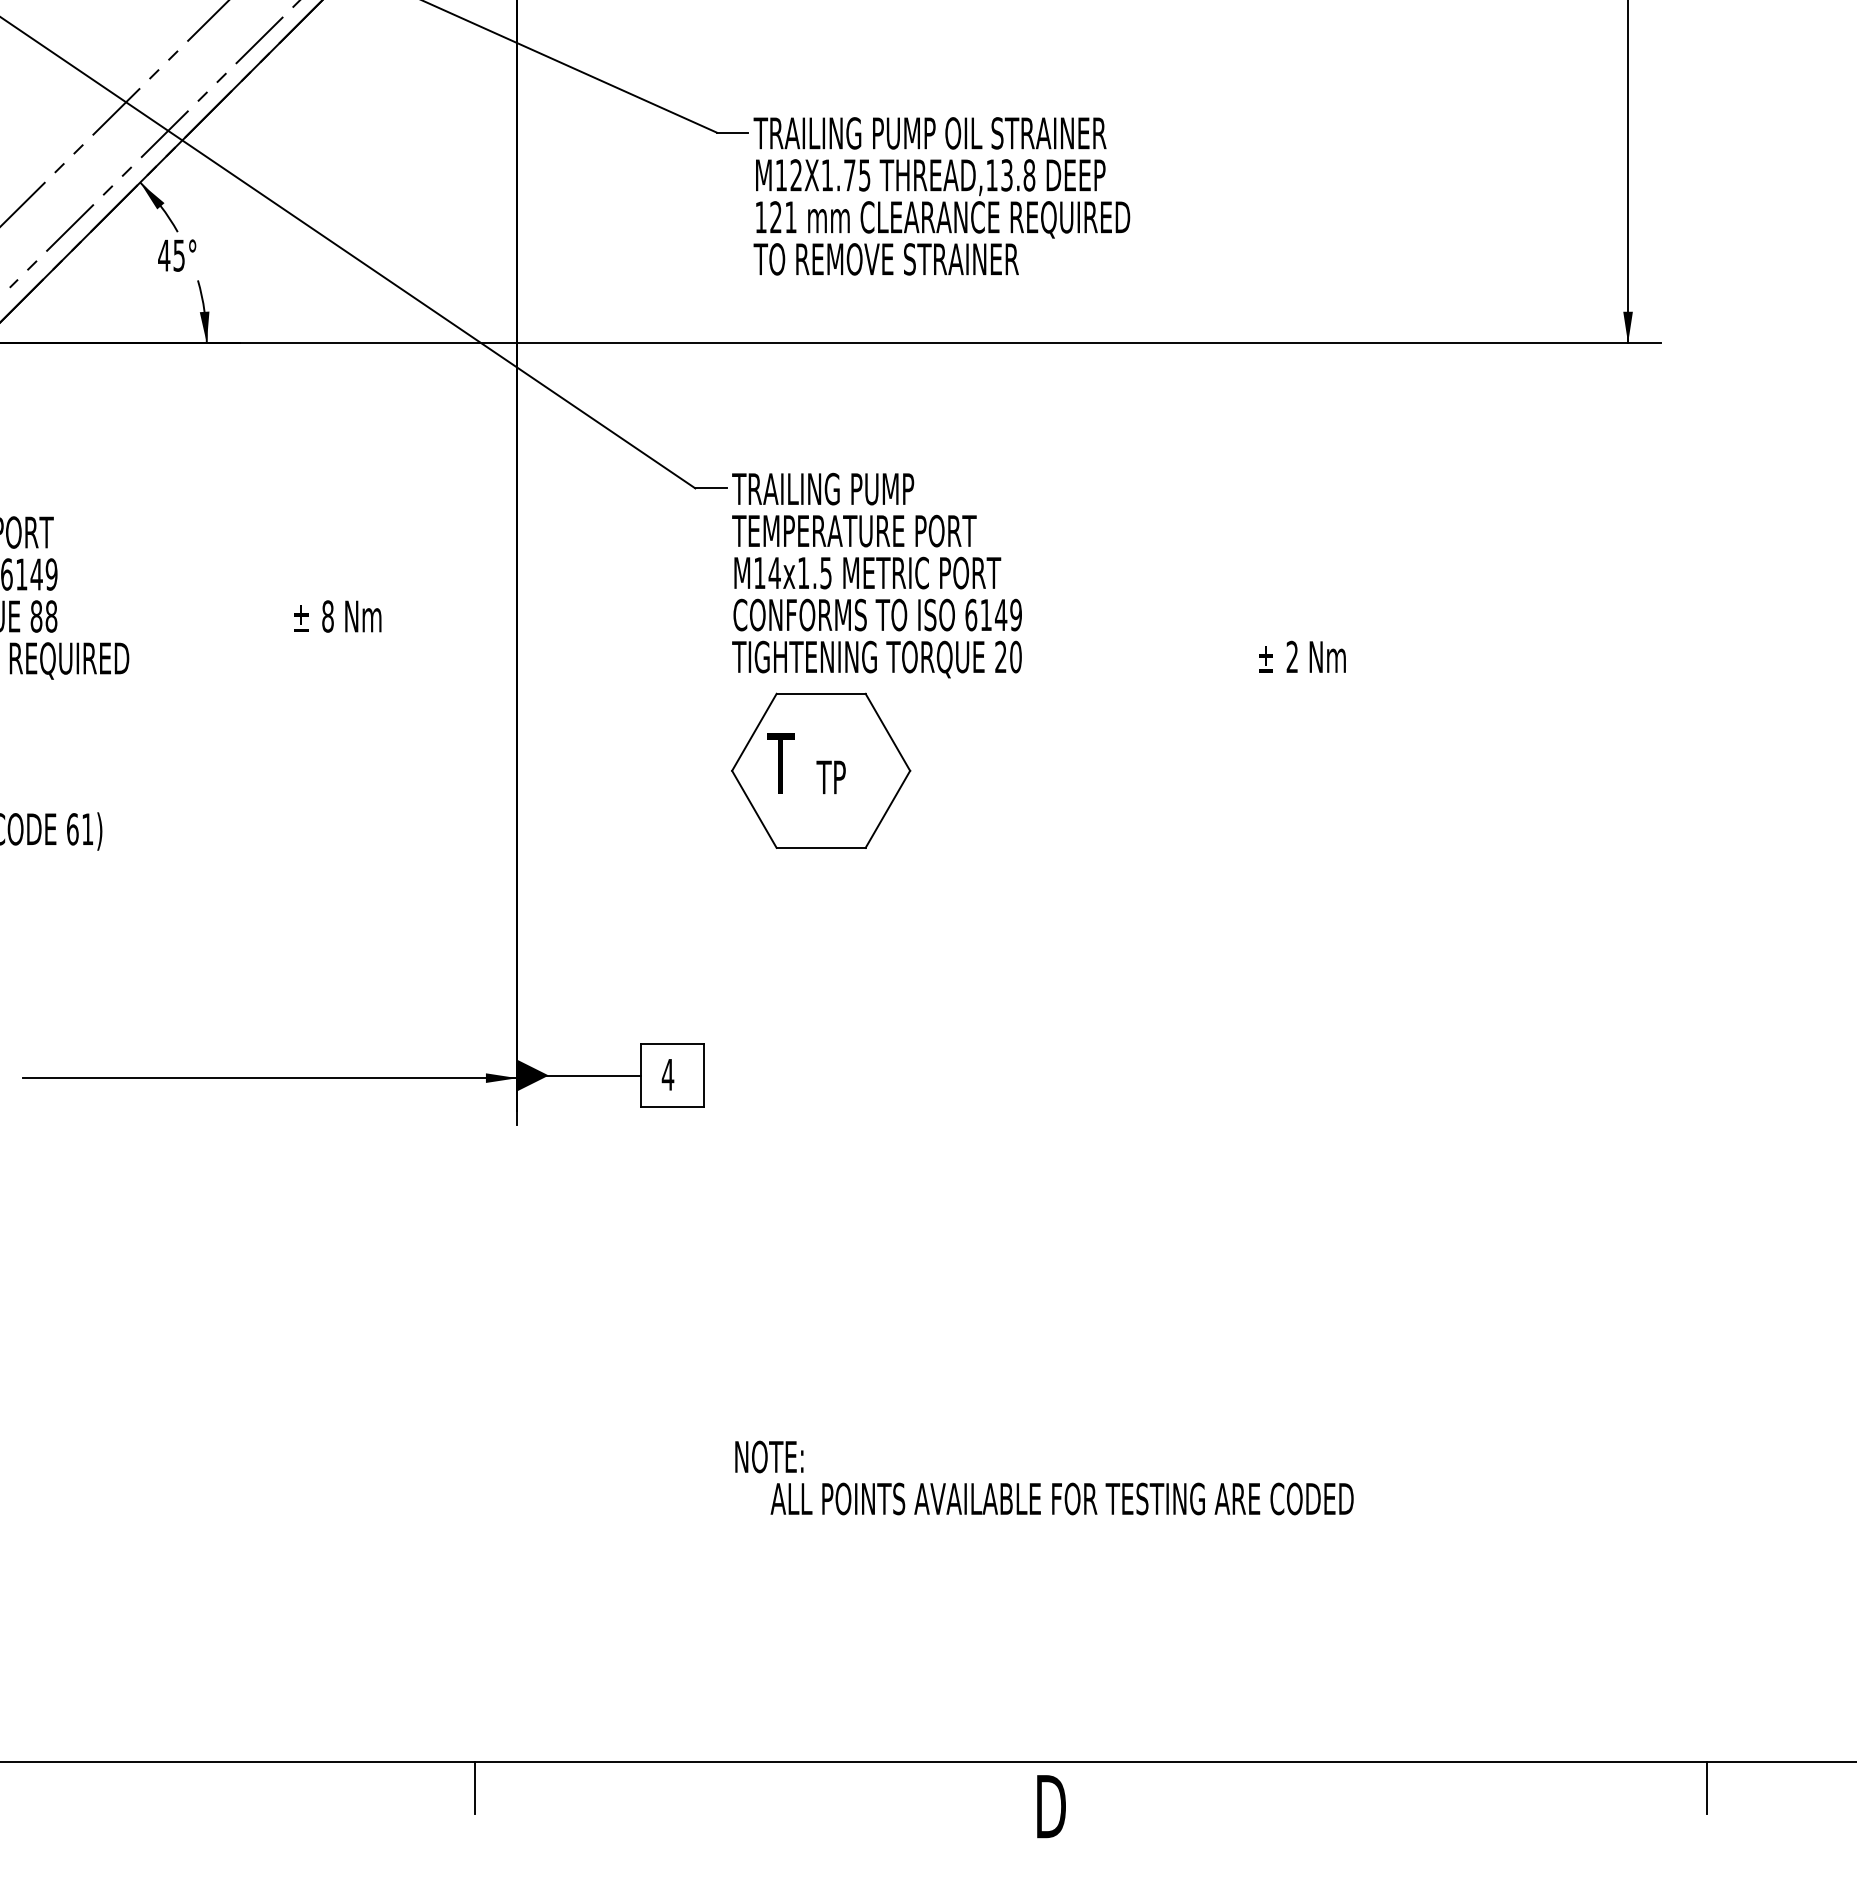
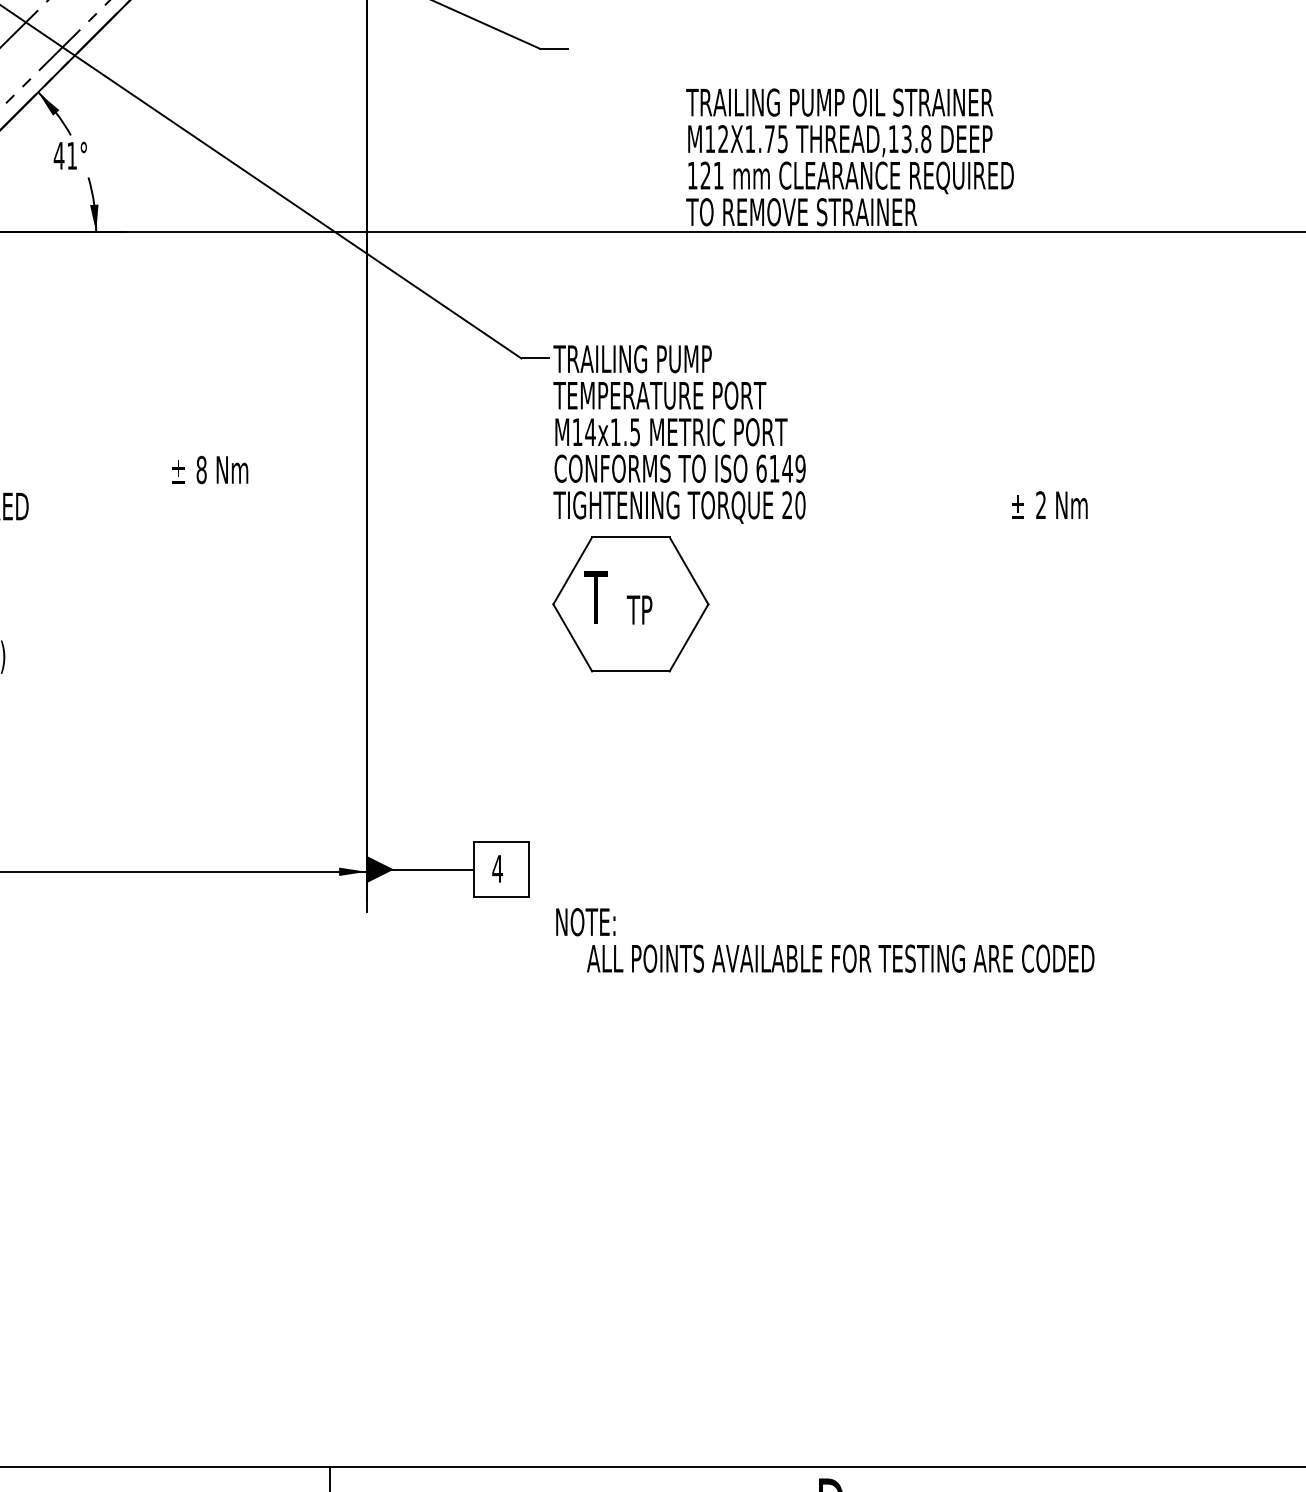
text: (941, 196) -> (849, 157), moved
text: (178, 255) -> (71, 155), 45° -> 41°
text: (1044, 1477) -> (825, 940), moved

